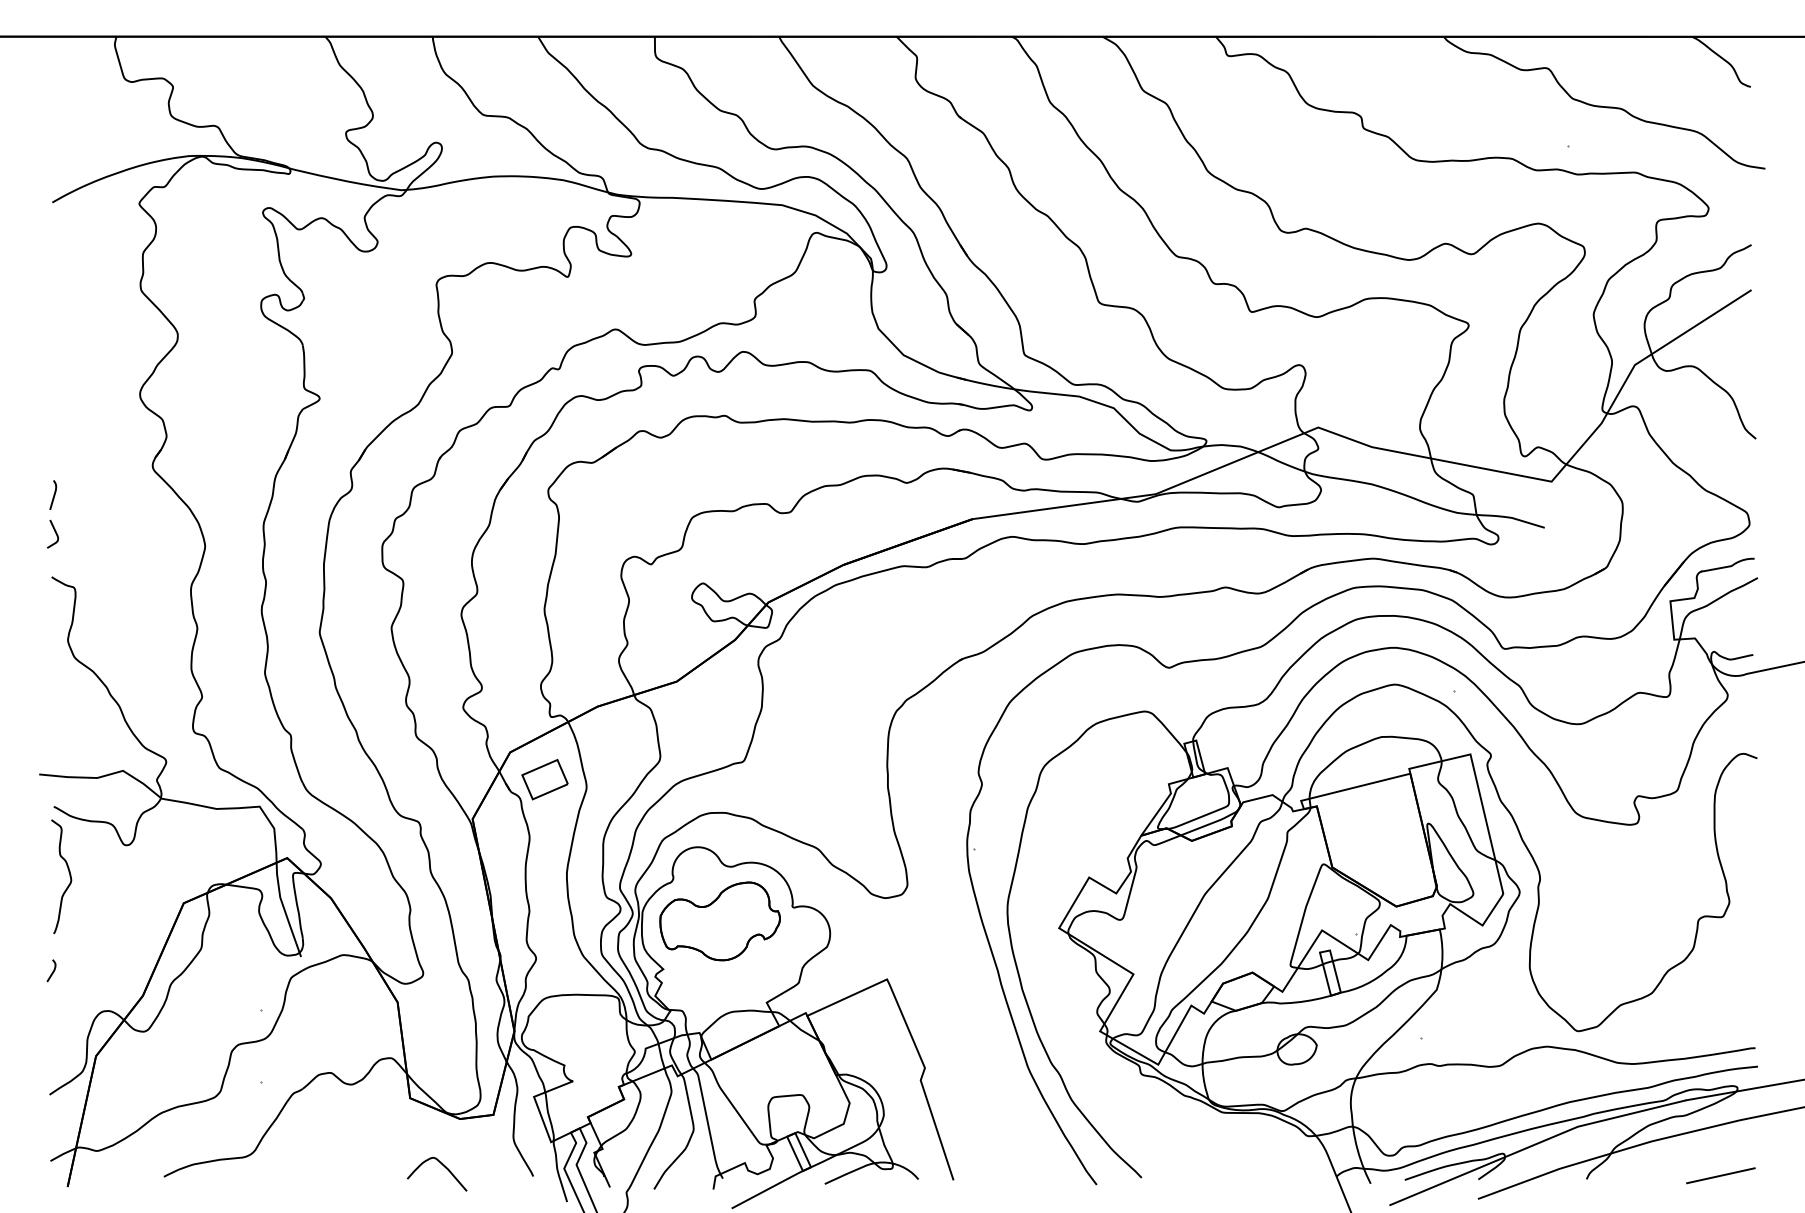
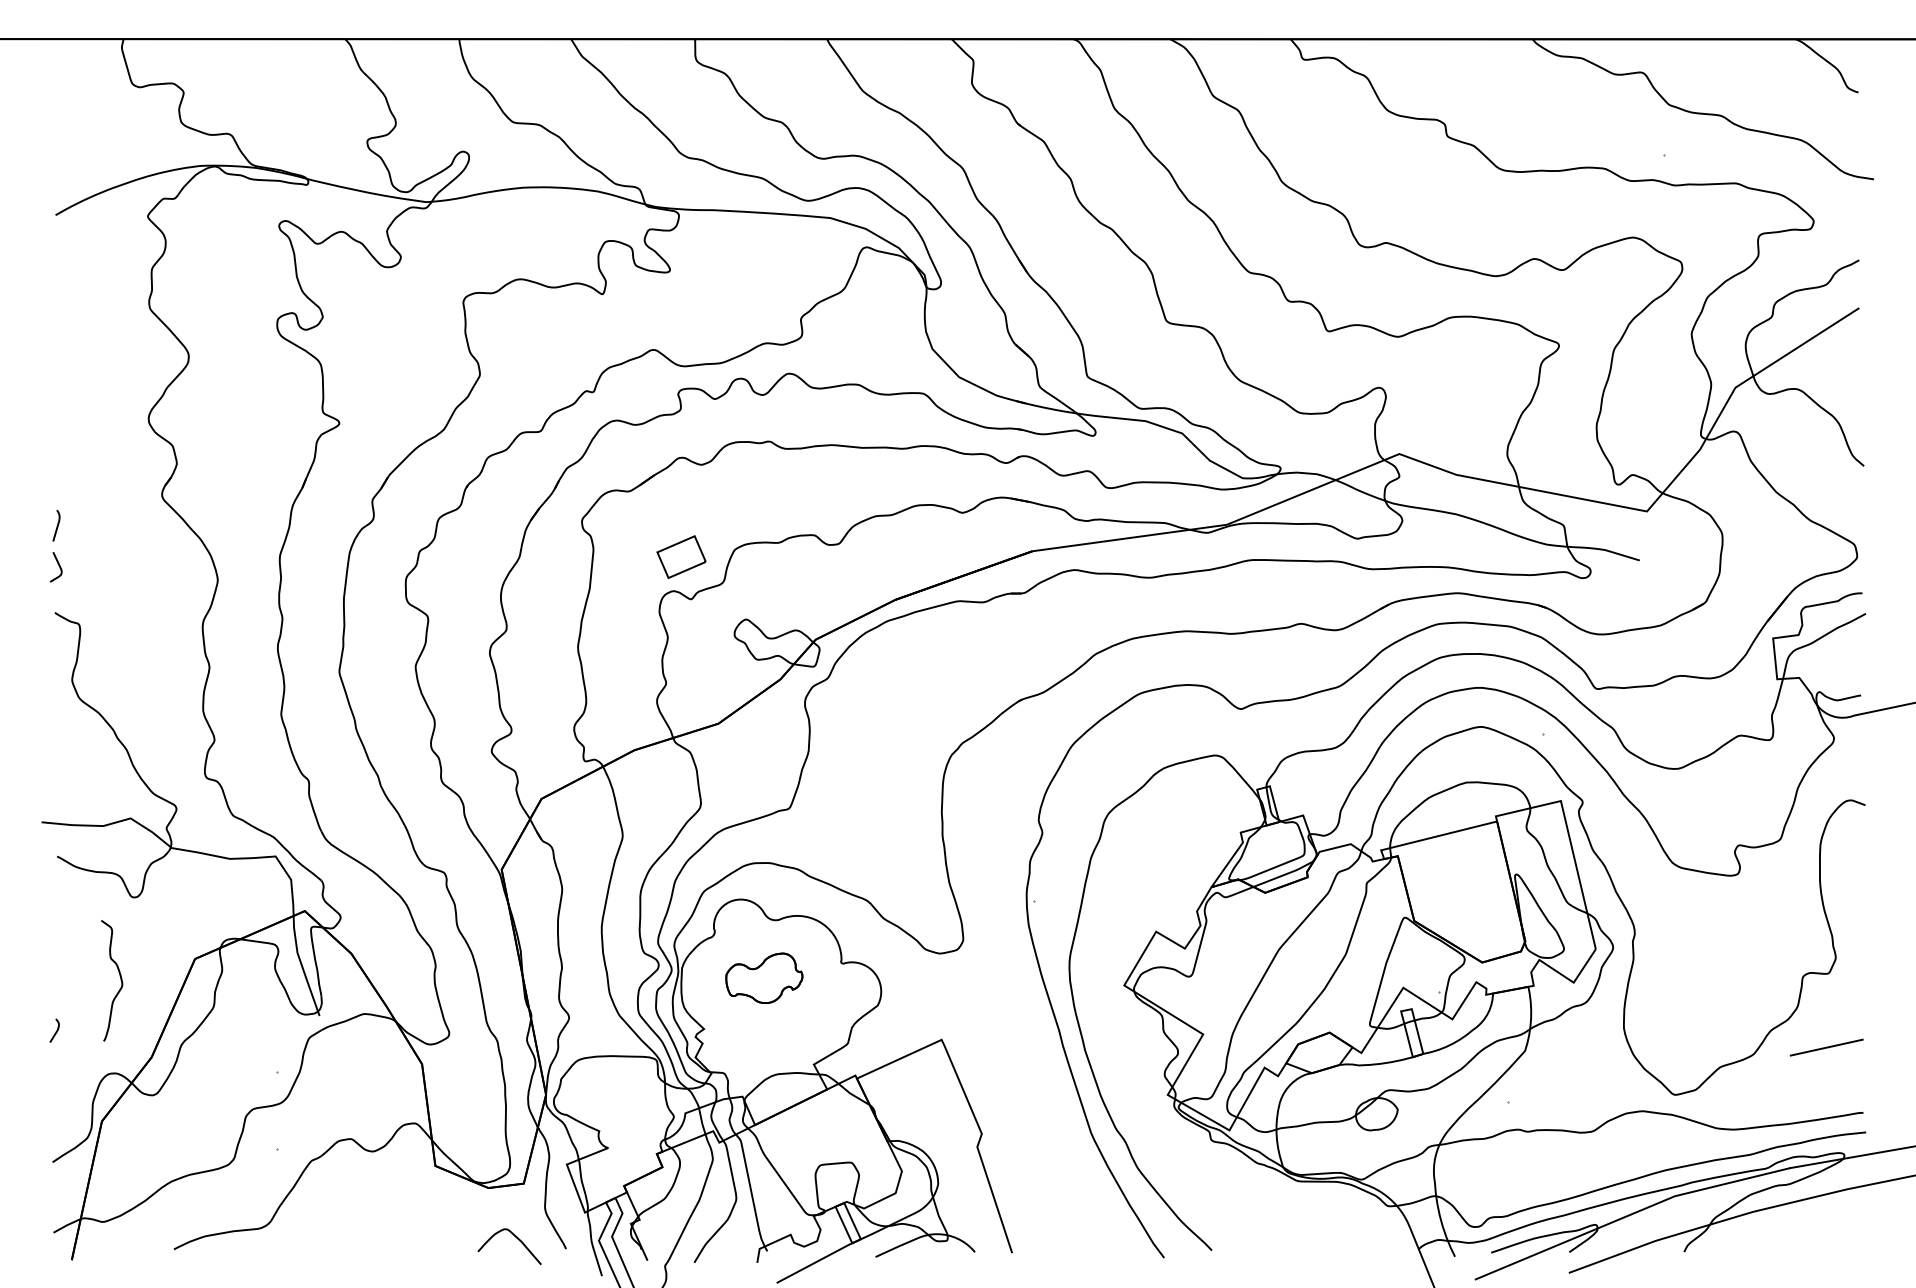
part: (544, 779) -> (680, 556), moved
curve: (69, 876) -> (120, 980), moved
part: (719, 921) -> (763, 978), size x0.6
curve: (444, 1167) -> (517, 1239), moved
line: (1720, 1175) -> (1826, 1047), moved

